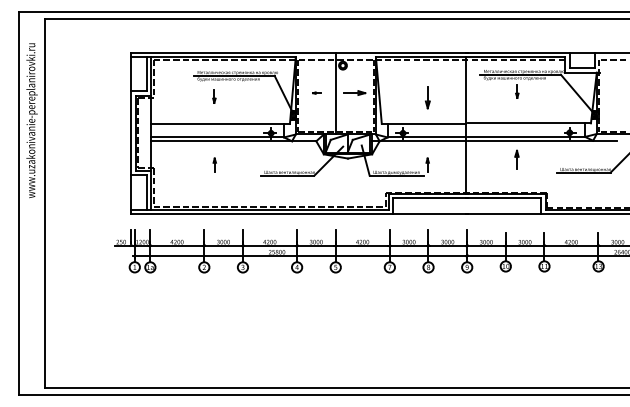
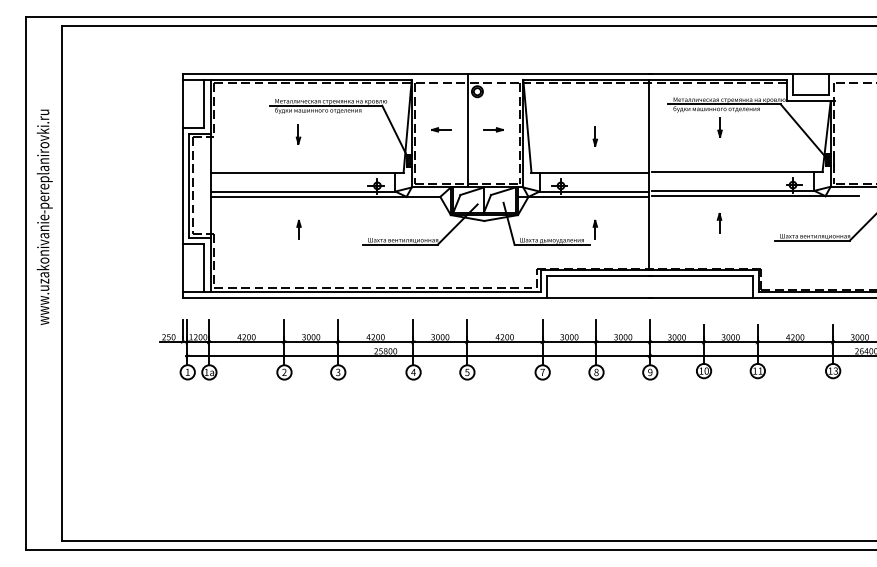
part: (317, 92) -> (441, 129), size x1.67
part: (354, 92) -> (493, 129), size x0.62
part: (427, 97) -> (594, 136), size x0.62
text: (31, 120) -> (44, 216), moved
part: (516, 160) -> (719, 223), size x0.71

